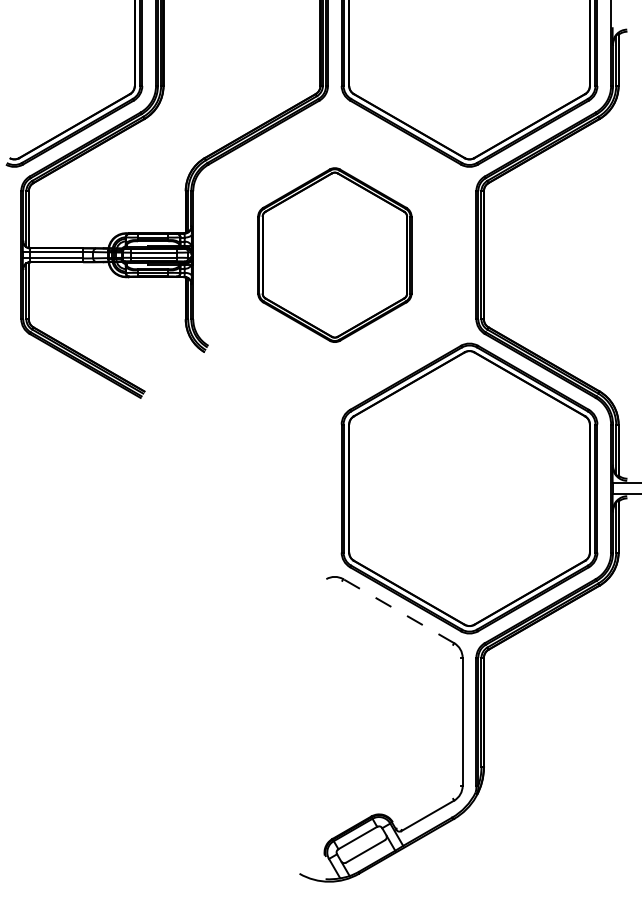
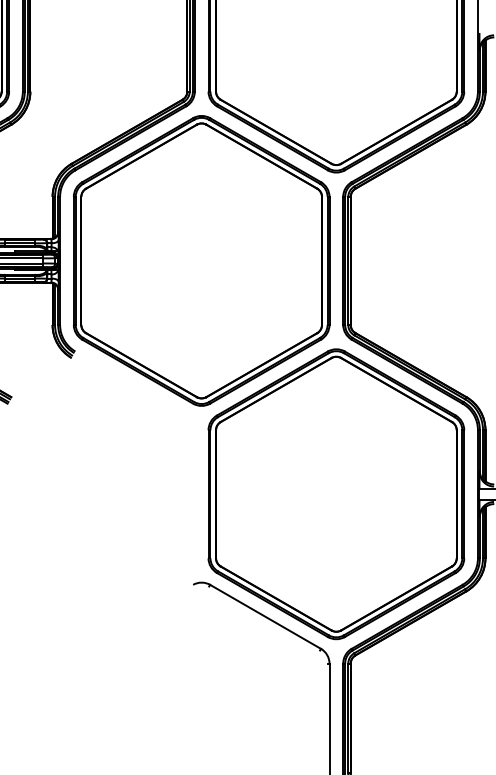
part: (334, 254) -> (201, 260), size x1.67
line: (398, 610) -> (265, 616), dashed -> solid

